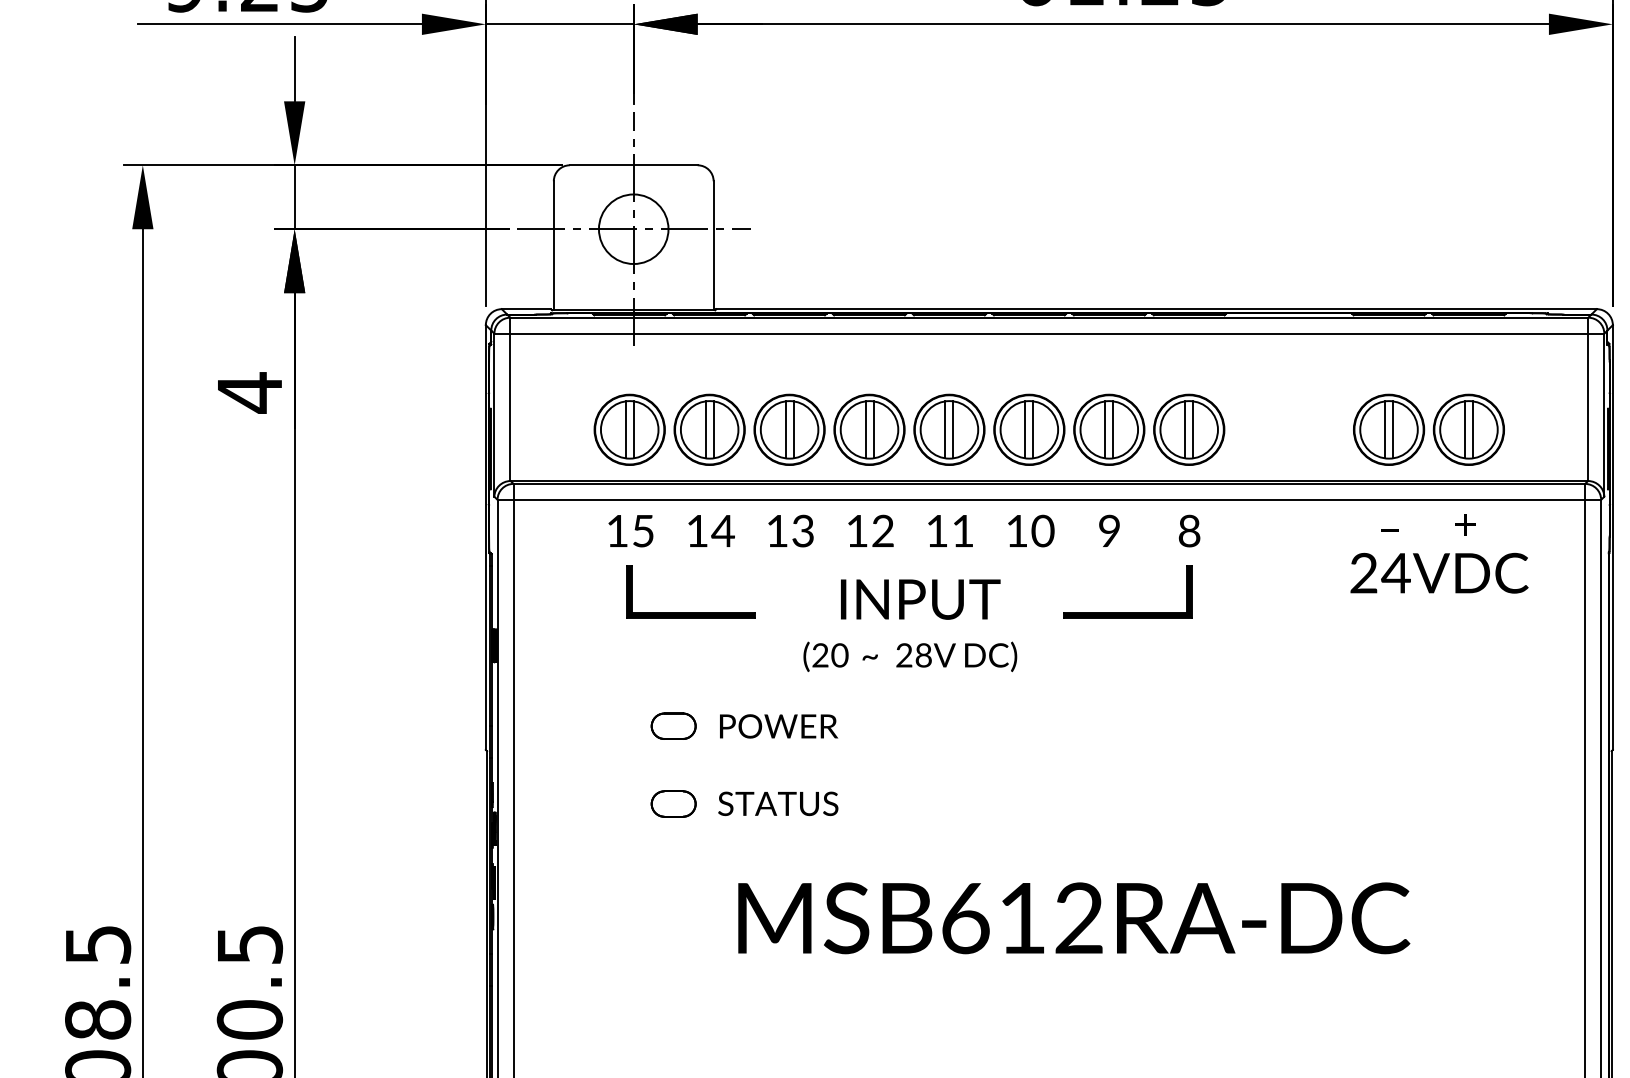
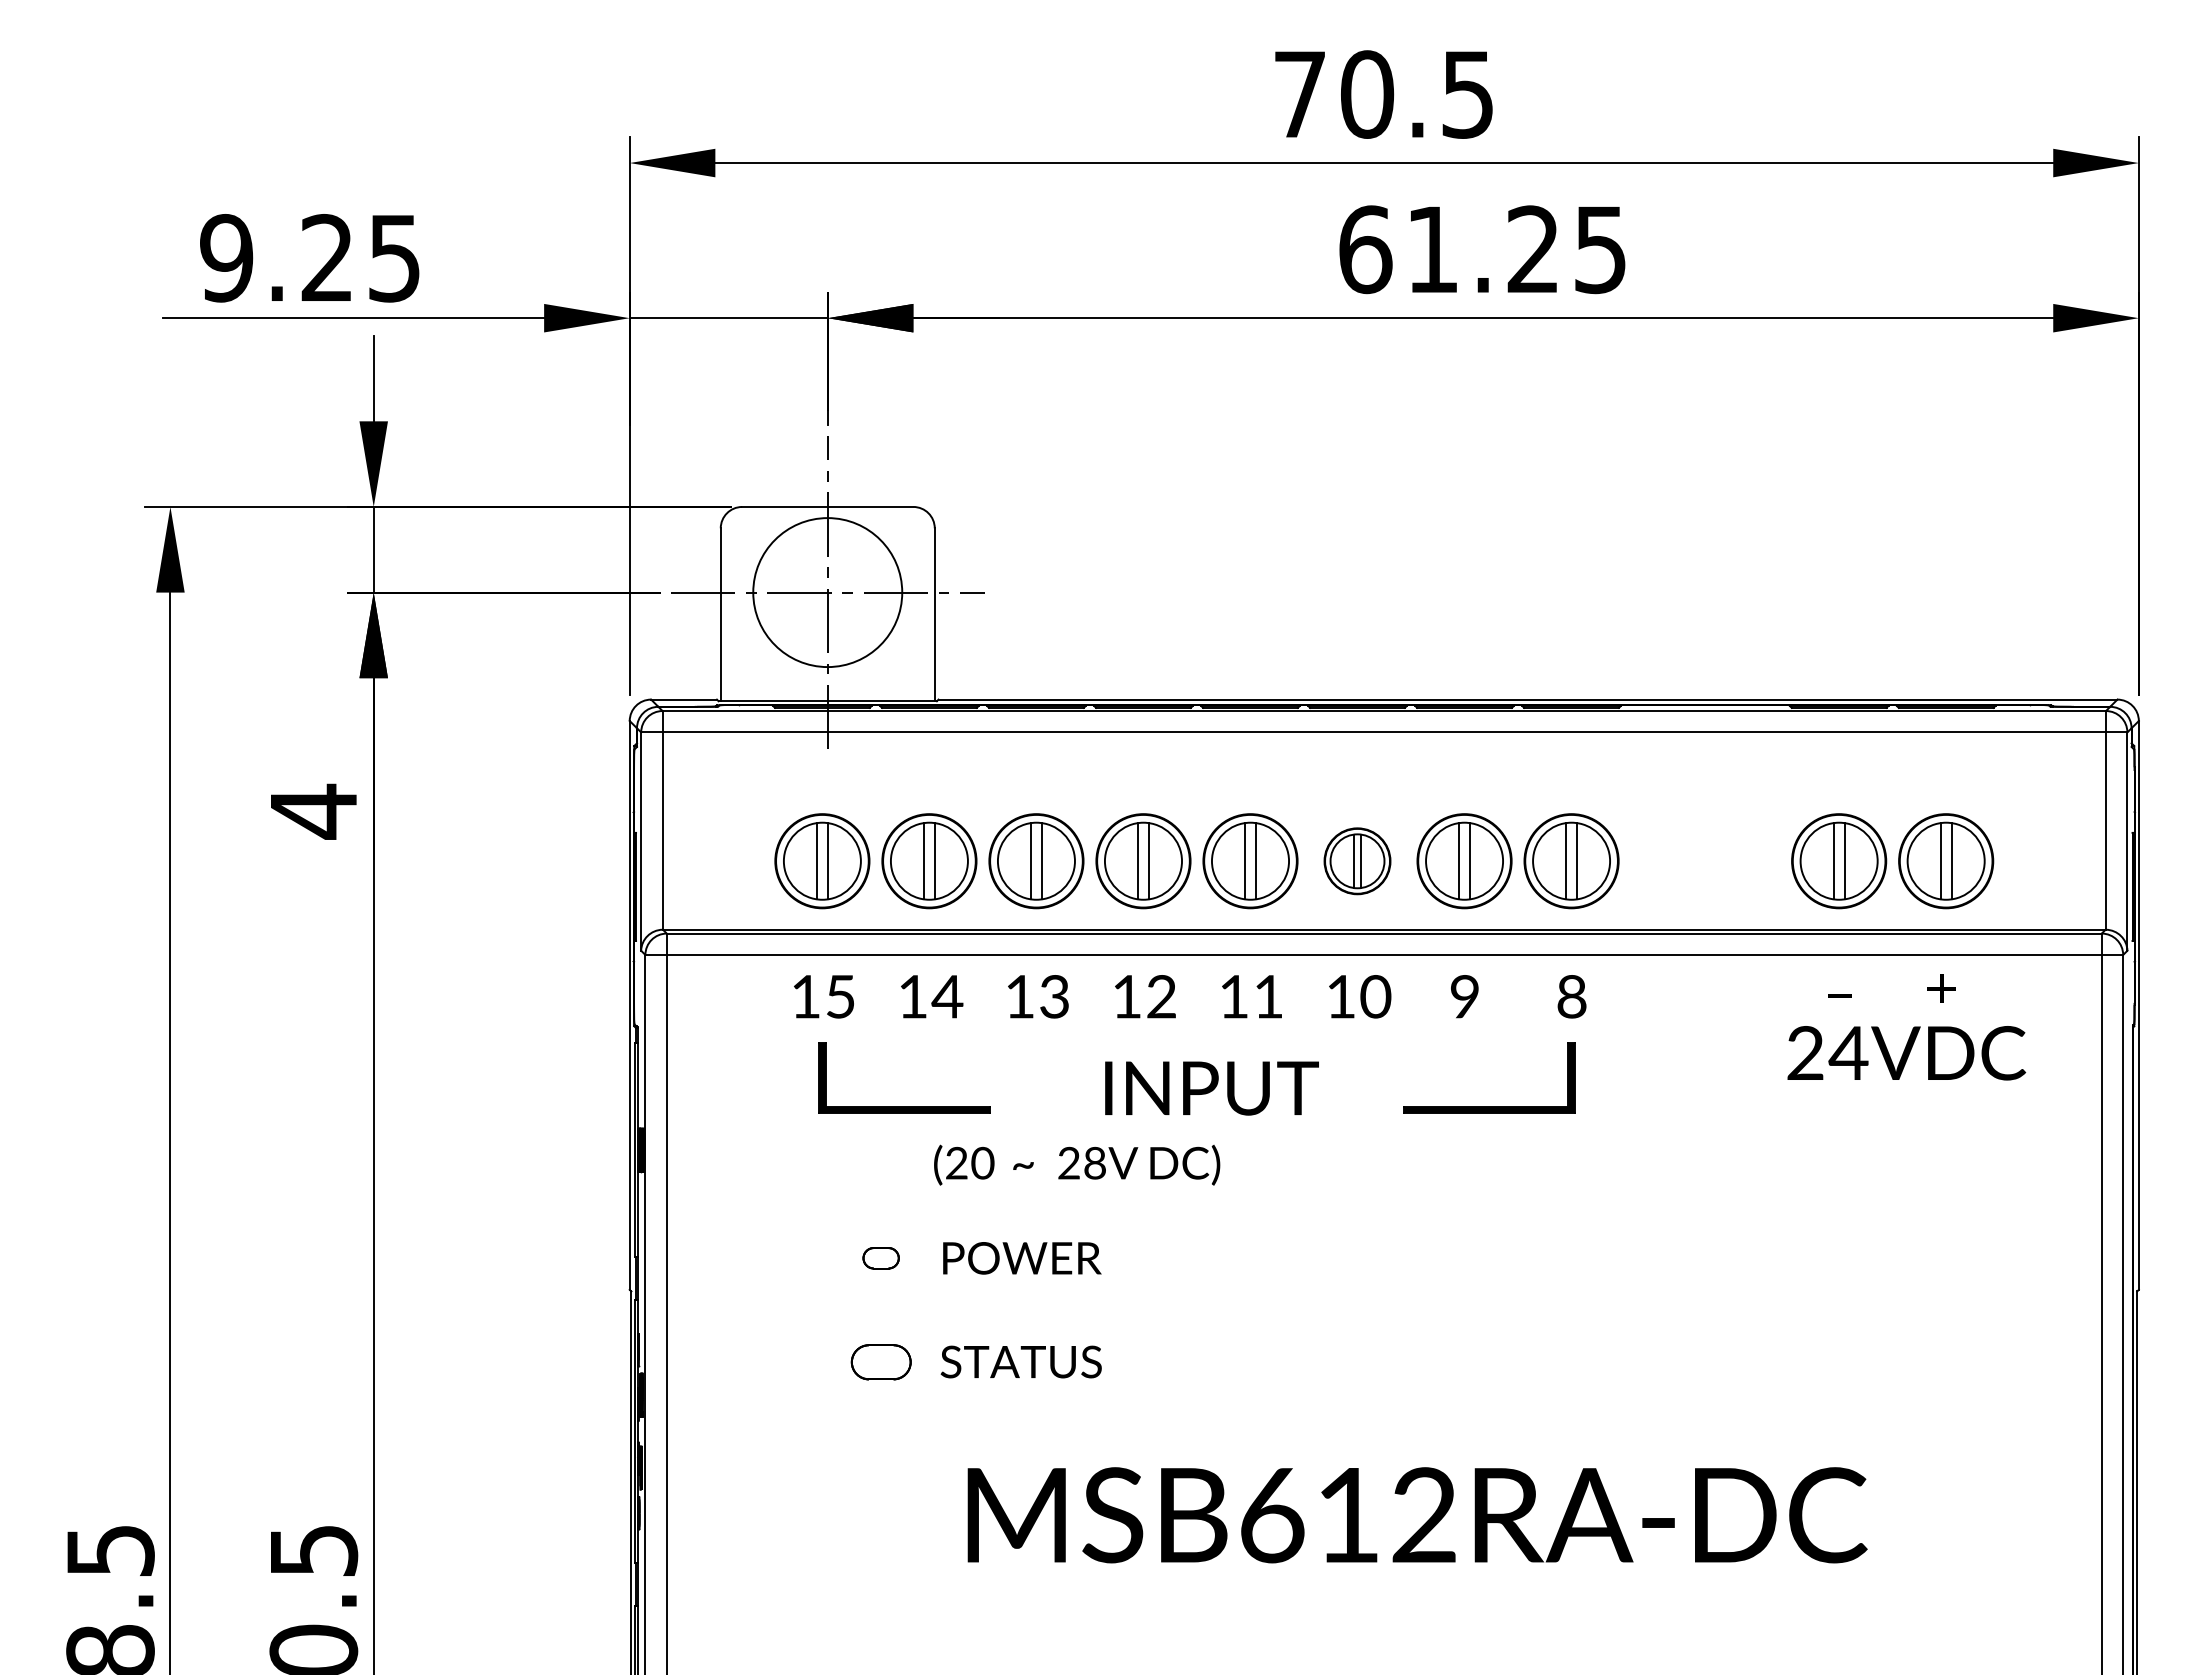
circle: (633, 229) -> (827, 592), size x1.6
part: (1029, 430) -> (1357, 861), size x0.7
text: (910, 656) -> (1077, 1164), moved
part: (673, 726) -> (880, 1258), size x0.6

